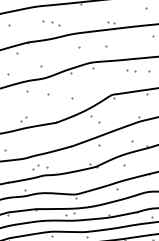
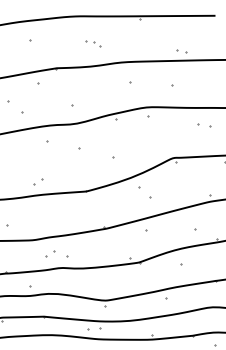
part: (51, 23) -> (93, 43), size x0.6

